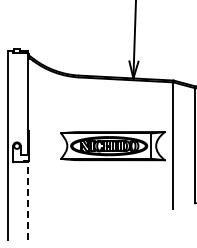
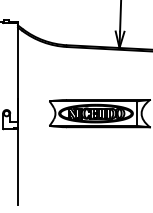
line: (28, 201) -> (17, 167), dashed -> solid

